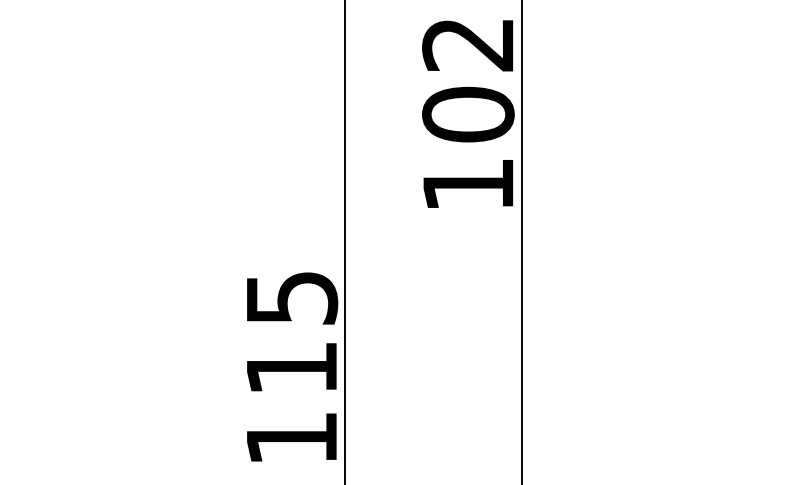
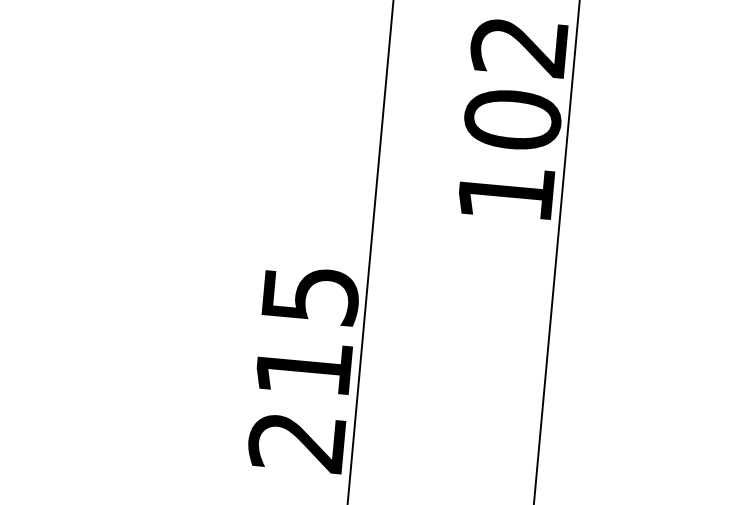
text: (290, 439) -> (295, 442), 115 -> 215

